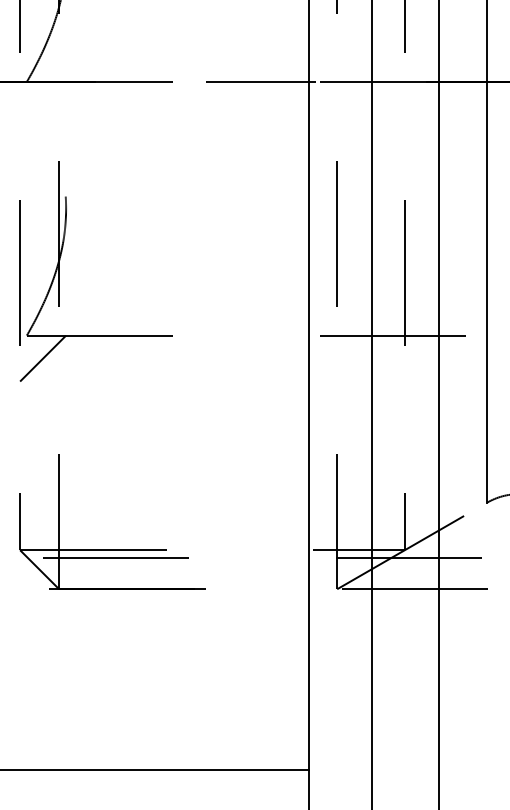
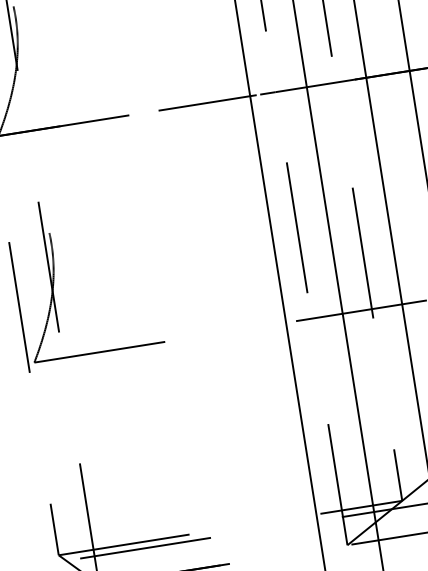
line: (42, 358) -> (51, 380), removed

